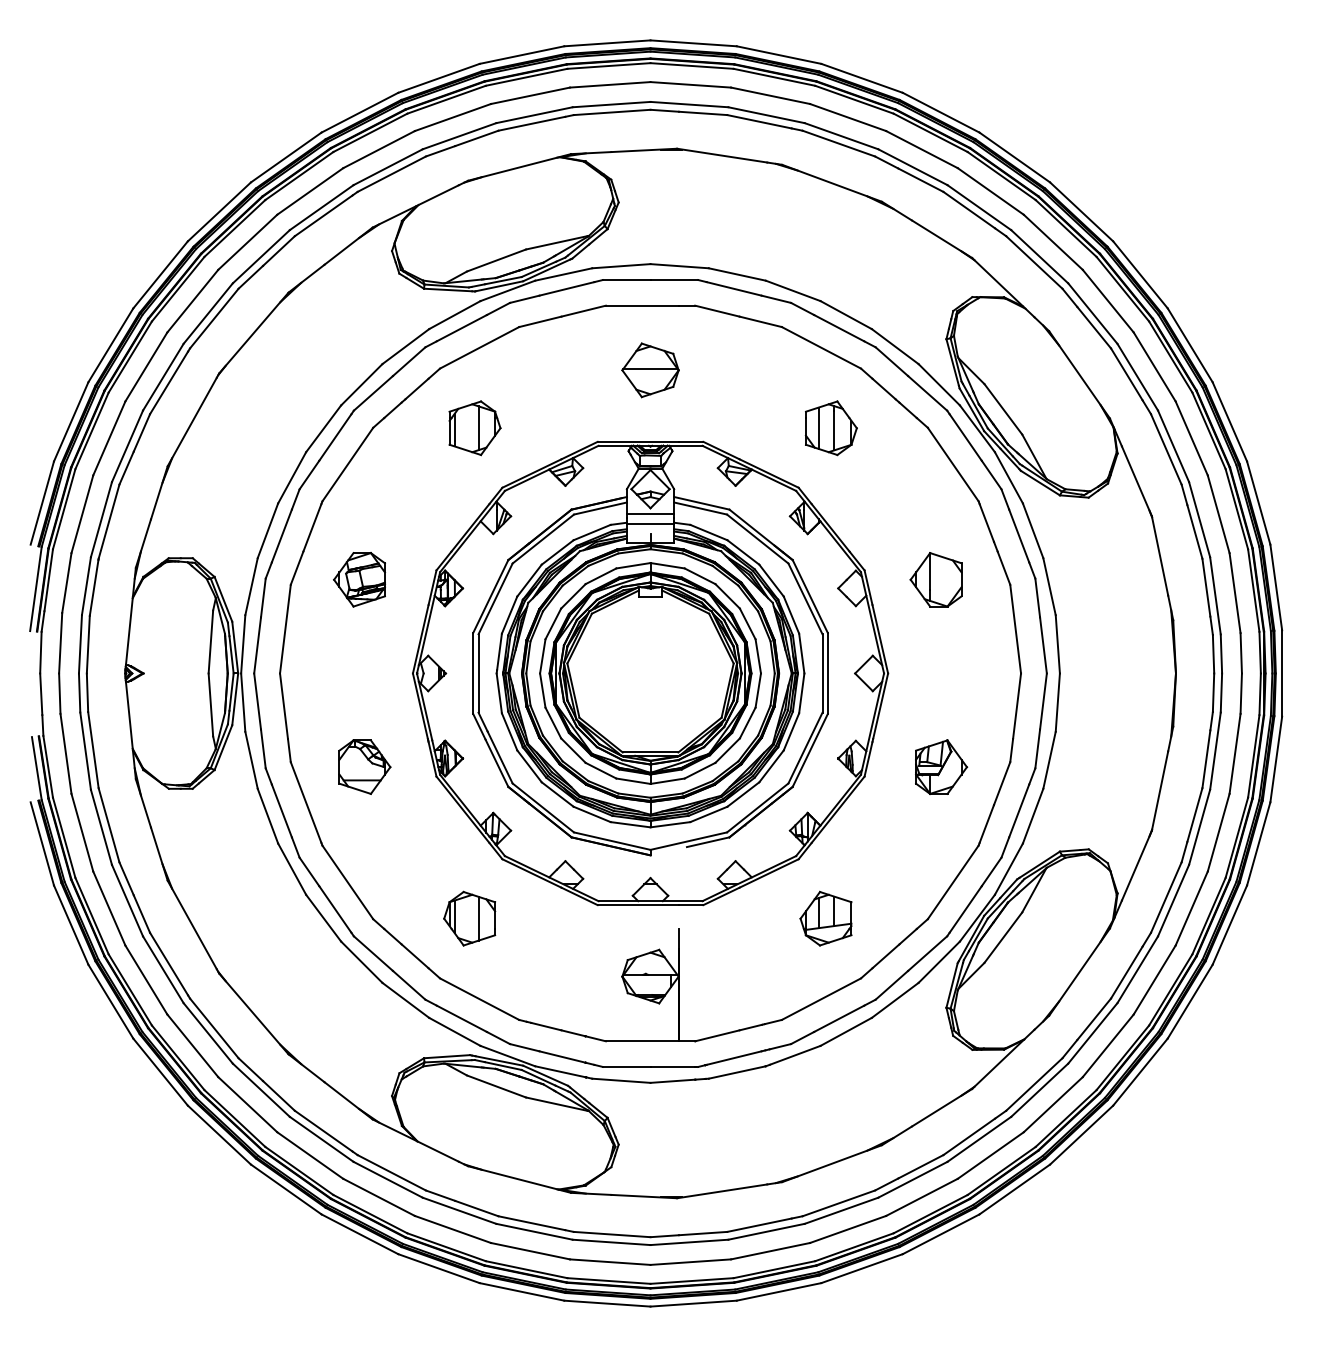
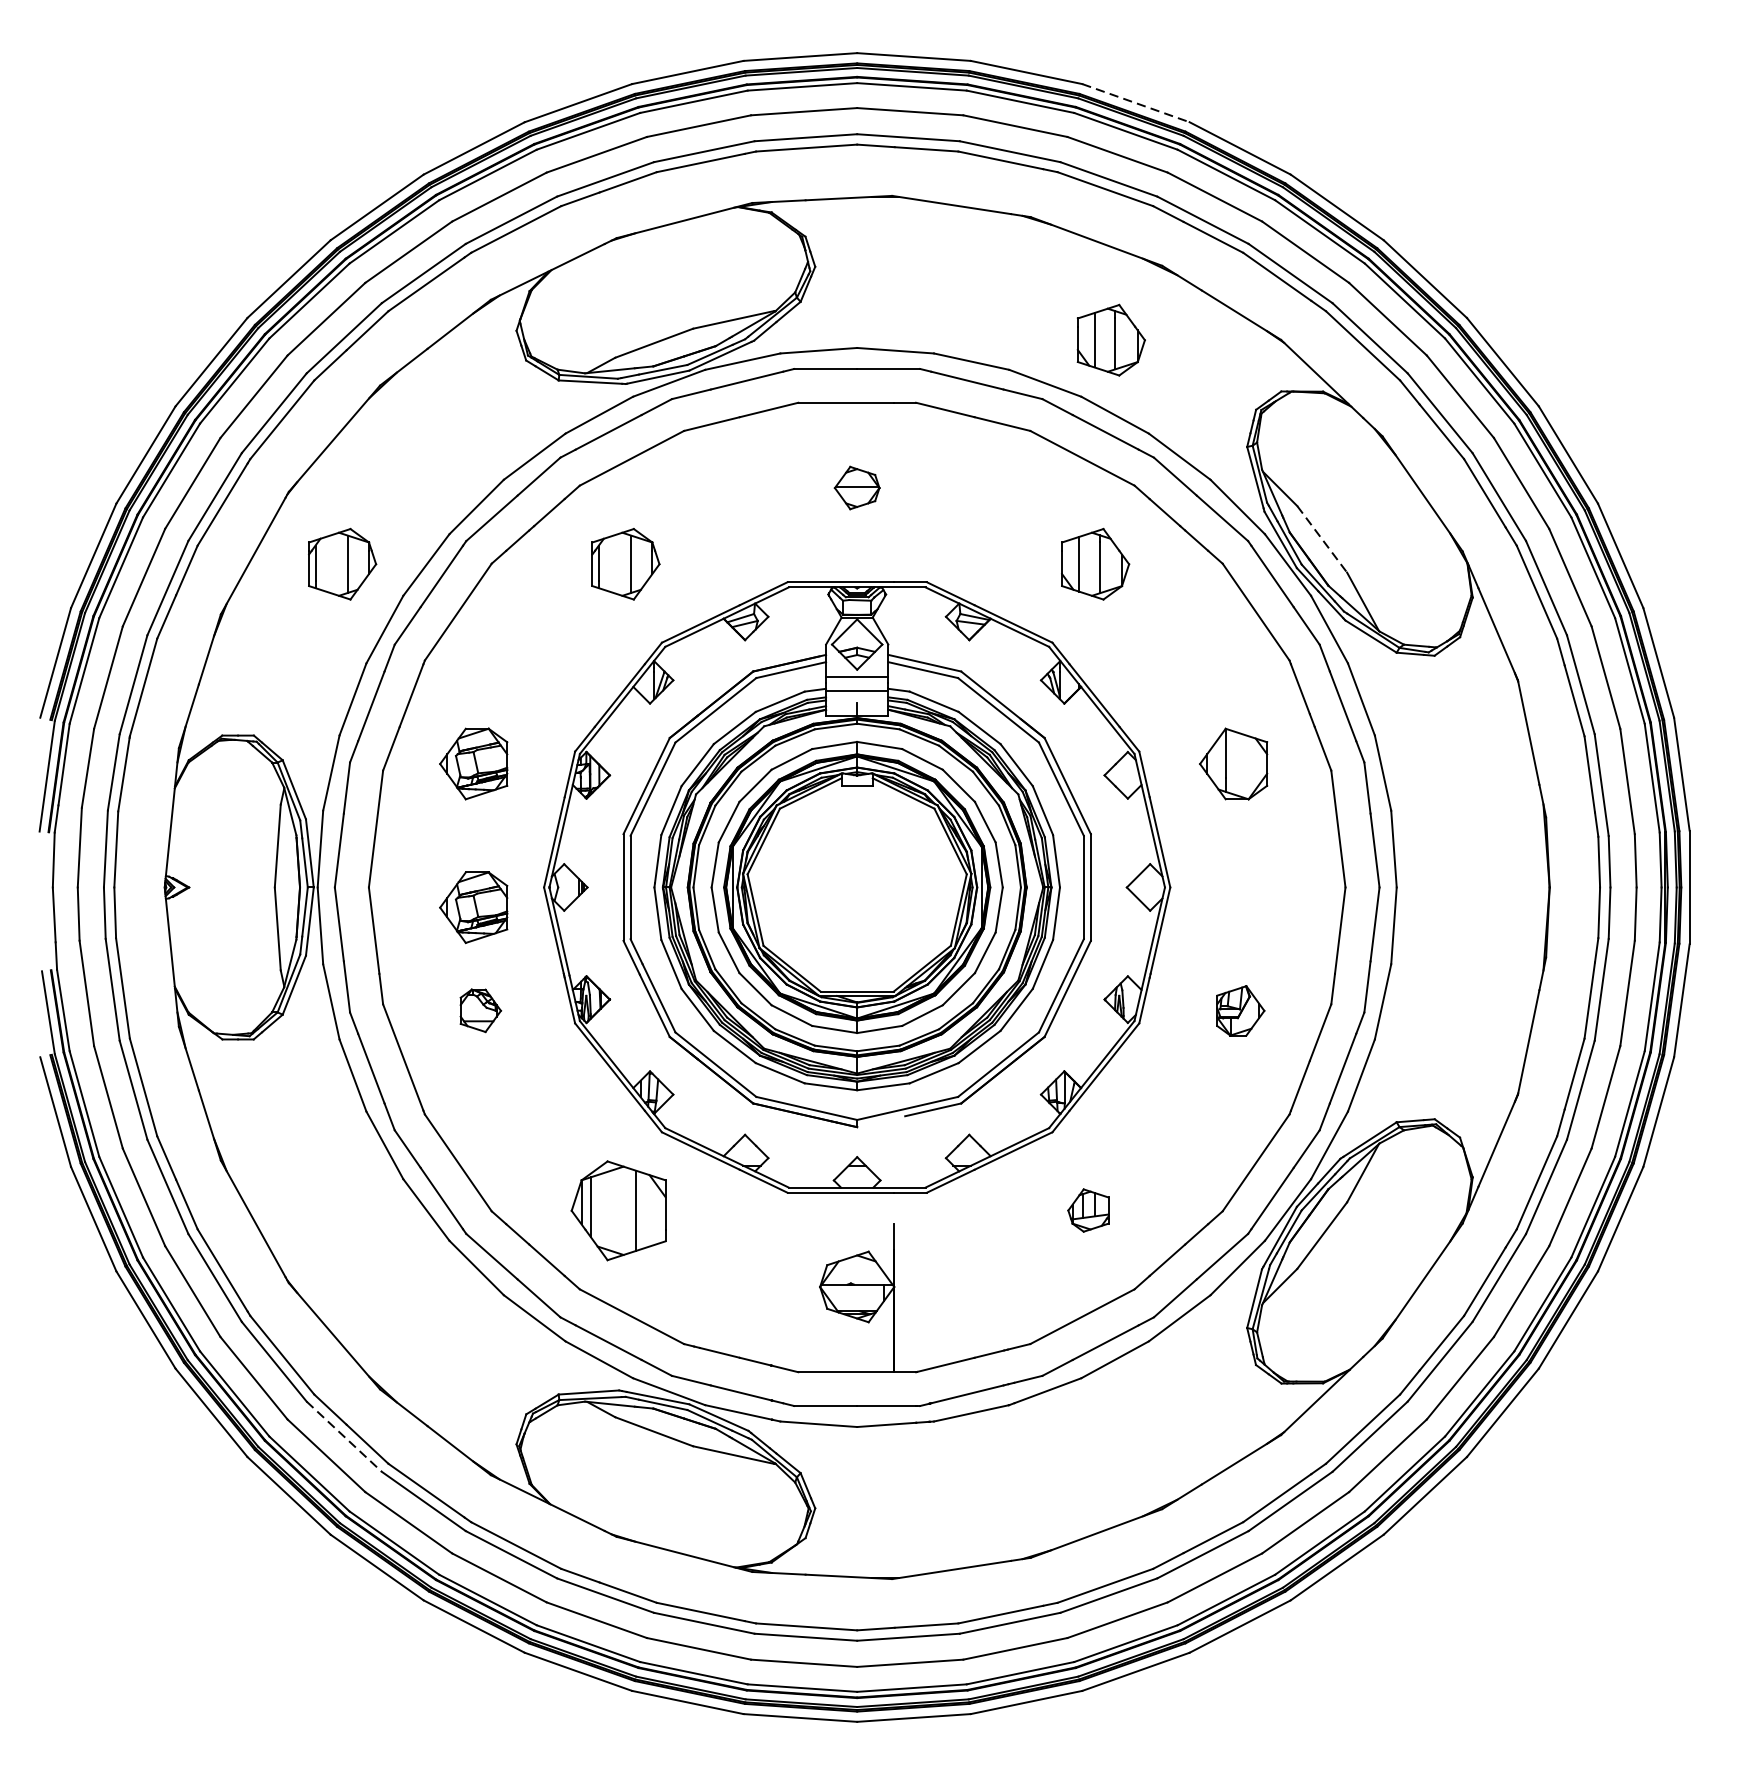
line: (862, 78) -> (1136, 103), solid -> dashed
part: (842, 258) -> (1110, 340), added
part: (650, 370) -> (857, 488), size x0.6
line: (1003, 409) -> (1322, 539), solid -> dashed
part: (259, 428) -> (341, 564), added
part: (359, 688) -> (473, 907), added
part: (364, 766) -> (480, 1010), size x0.6
part: (941, 766) -> (1240, 1010), size x0.7
part: (469, 918) -> (618, 1210), size x1.4
part: (825, 918) -> (1087, 1210), size x0.6
line: (261, 1090) -> (344, 1437), solid -> dashed

